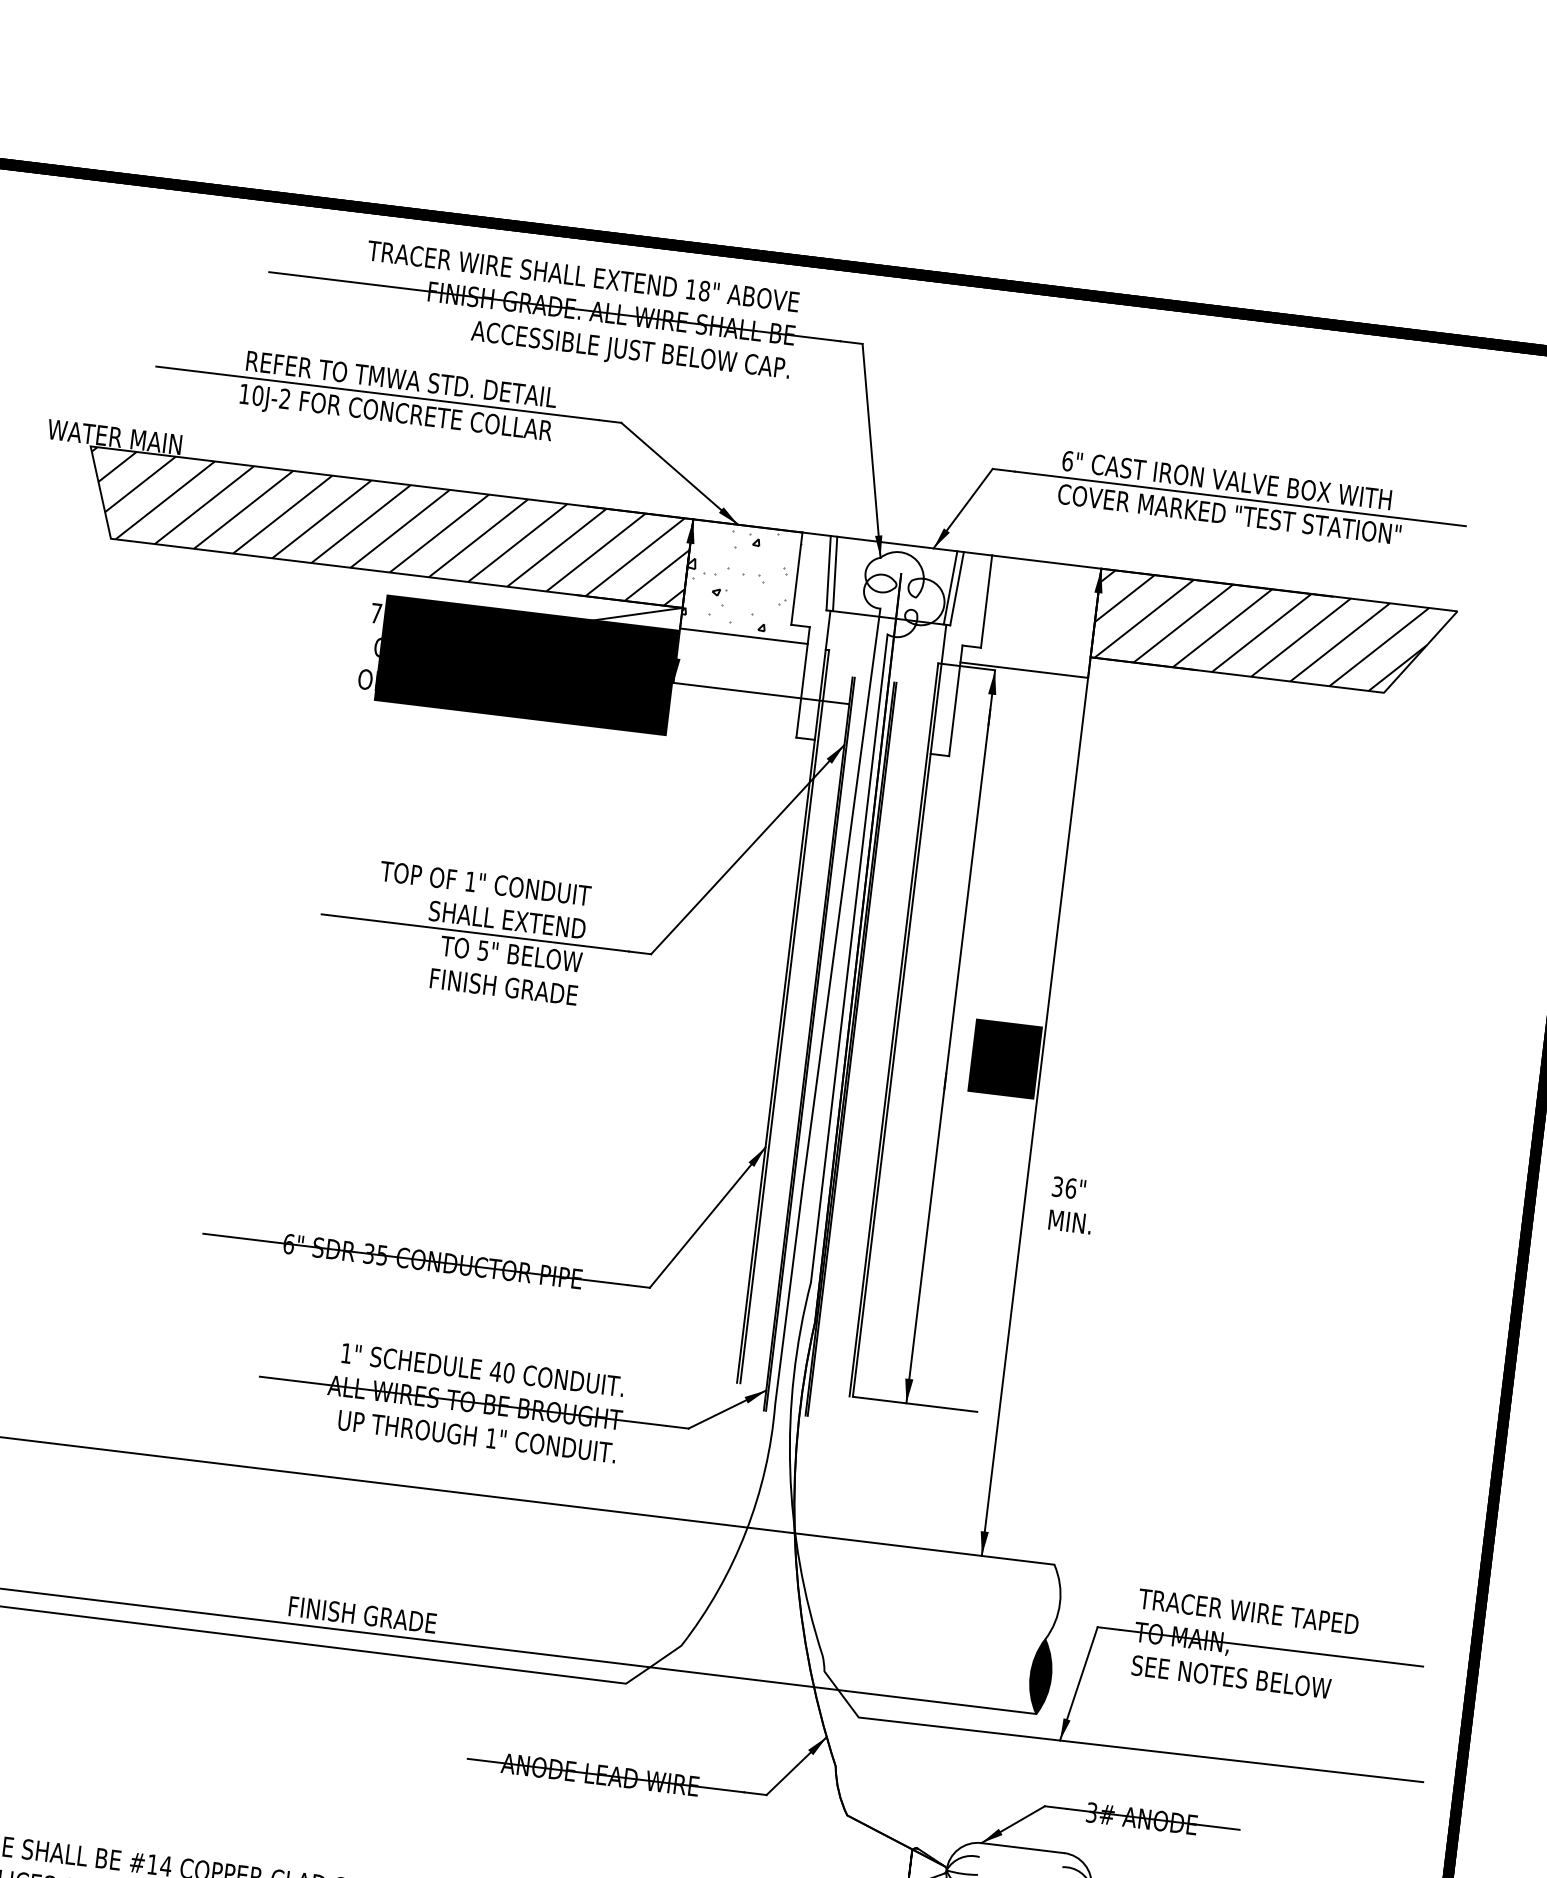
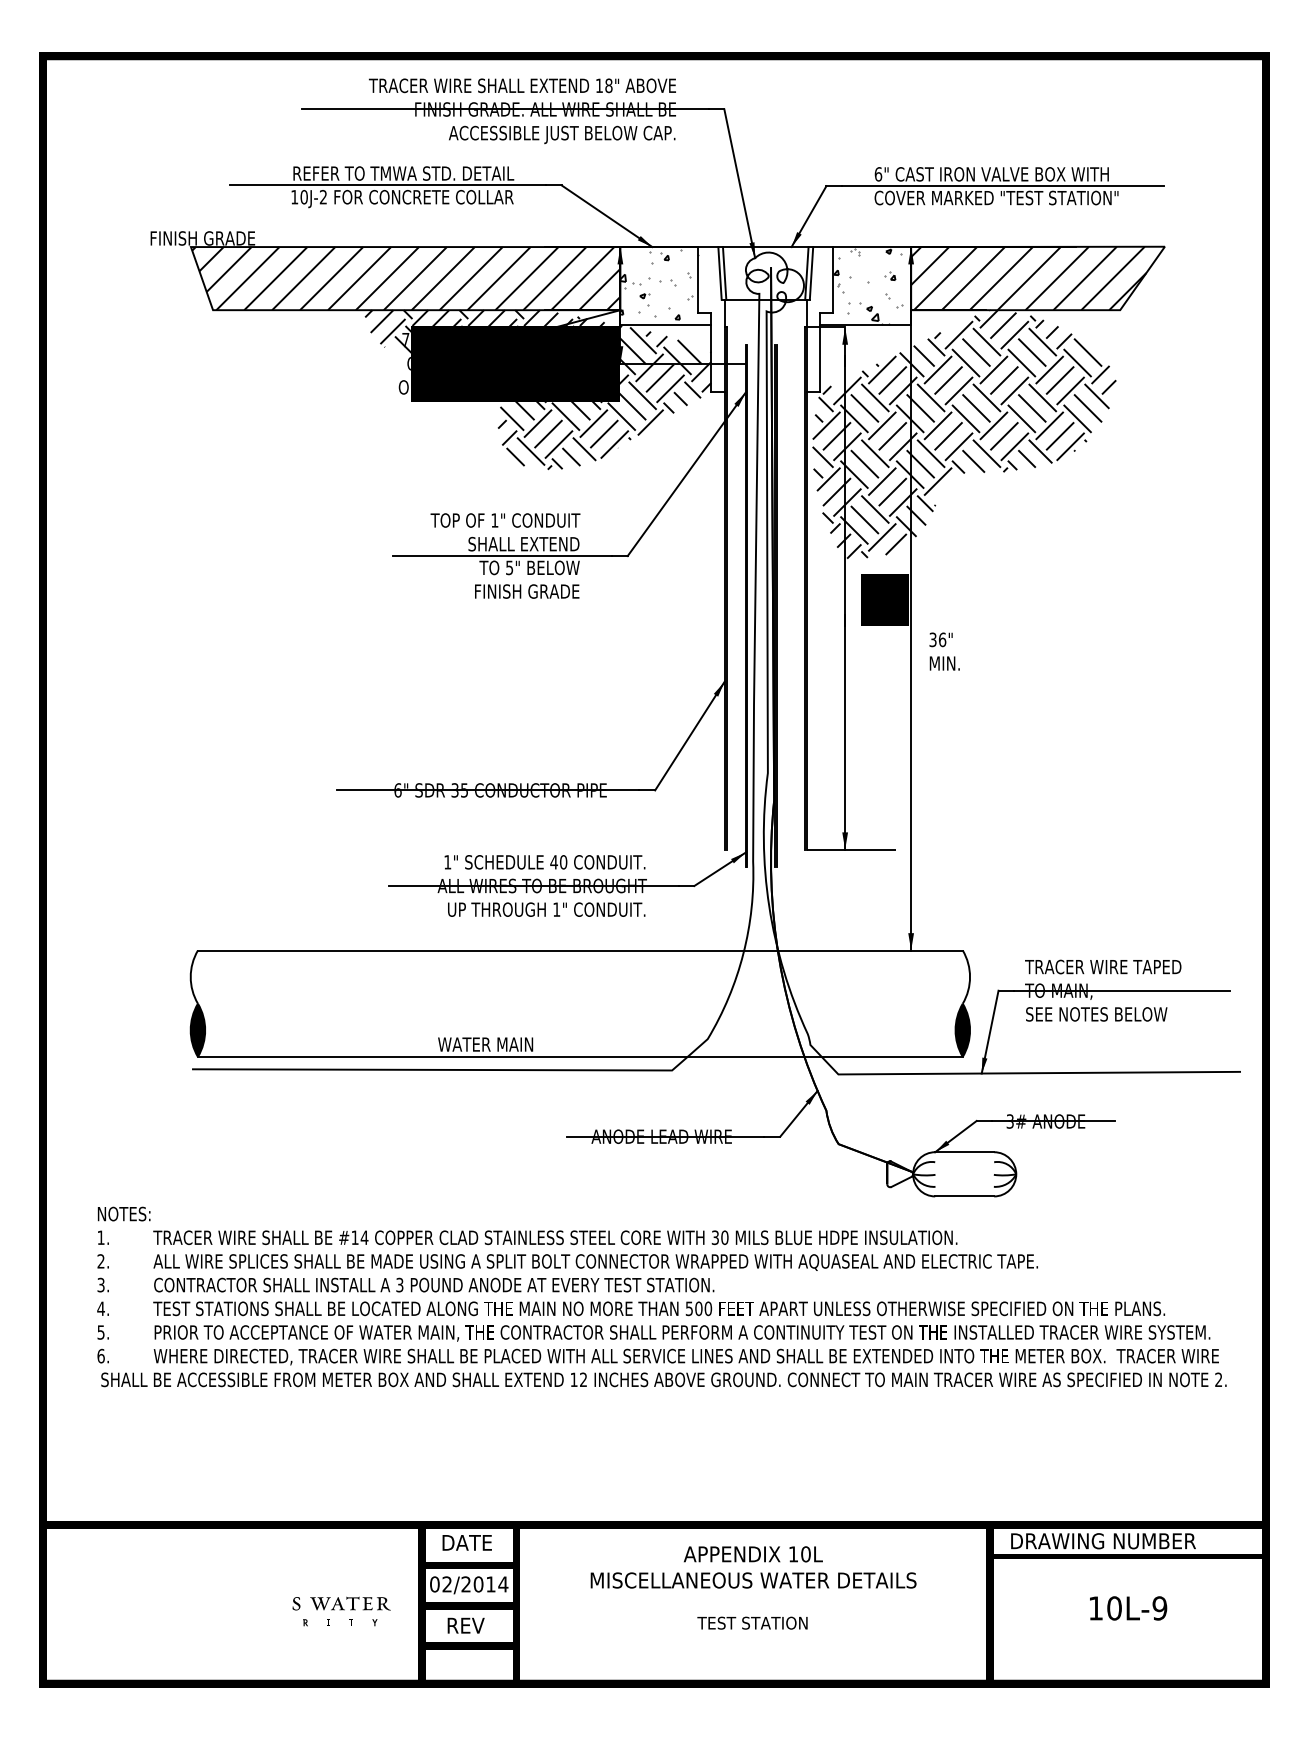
text: (108, 436) -> (202, 238), WATER MAIN -> FINISH GRADE
hatch: (1034, 616) -> (868, 286), added
hatch: (554, 705) -> (538, 389), added
hatch: (1144, 840) -> (964, 434), added
text: (1071, 1205) -> (944, 651), moved
text: (362, 1614) -> (481, 1044), FINISH GRADE -> WATER MAIN

